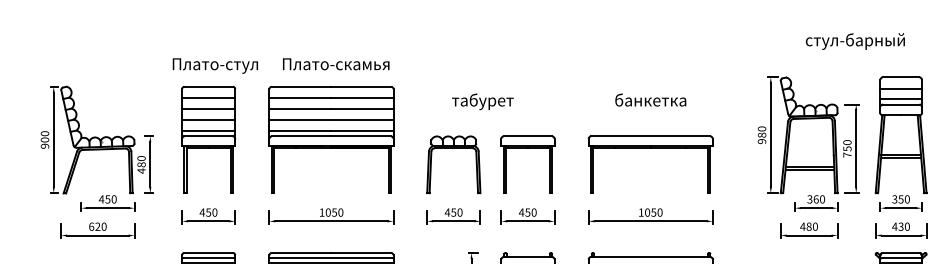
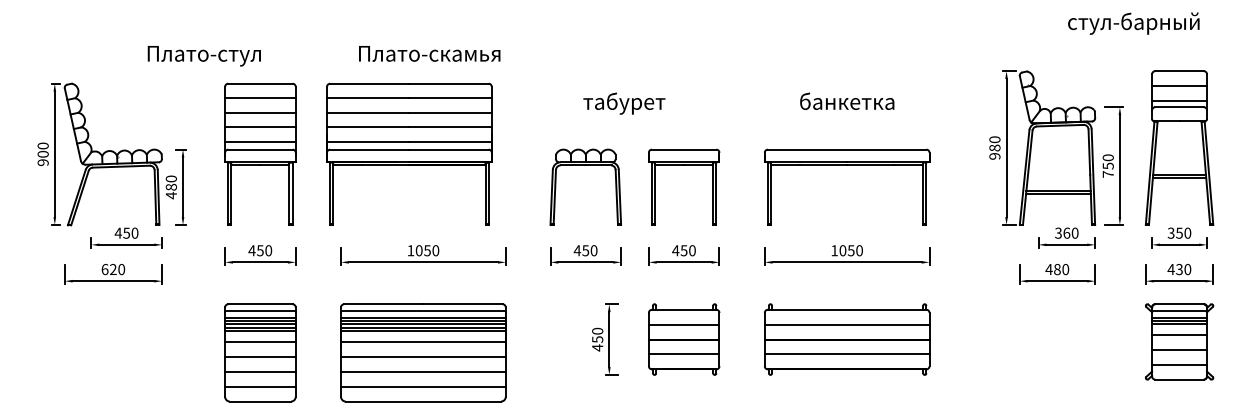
text: (855, 41) -> (1133, 23), moved
text: (214, 66) -> (203, 56), moved
part: (331, 139) -> (409, 153), moved

